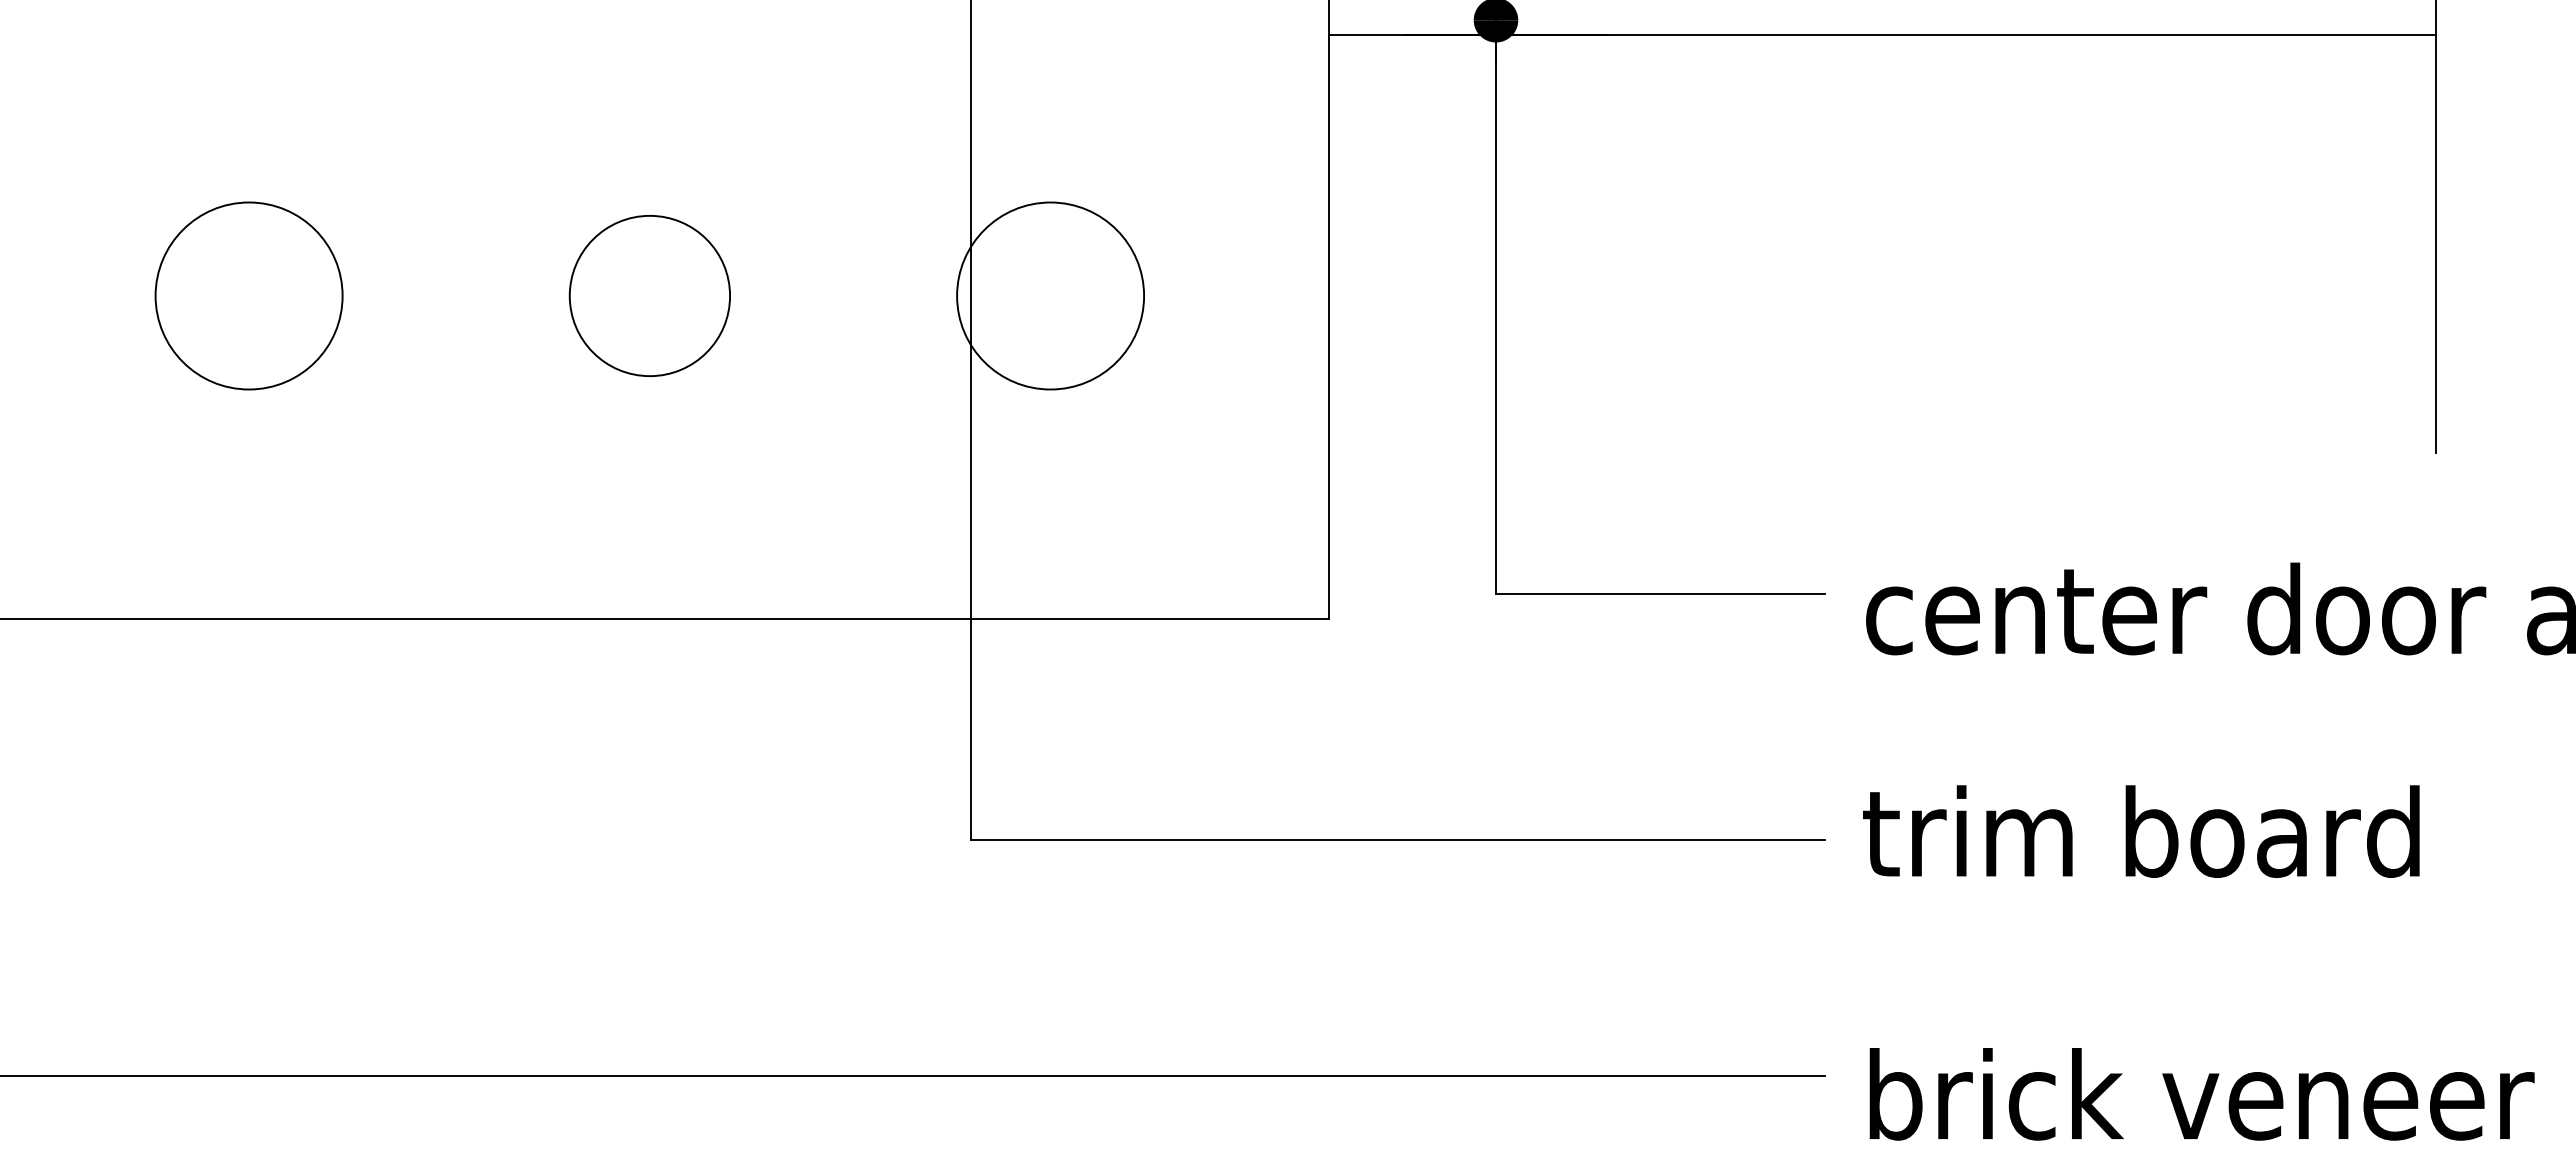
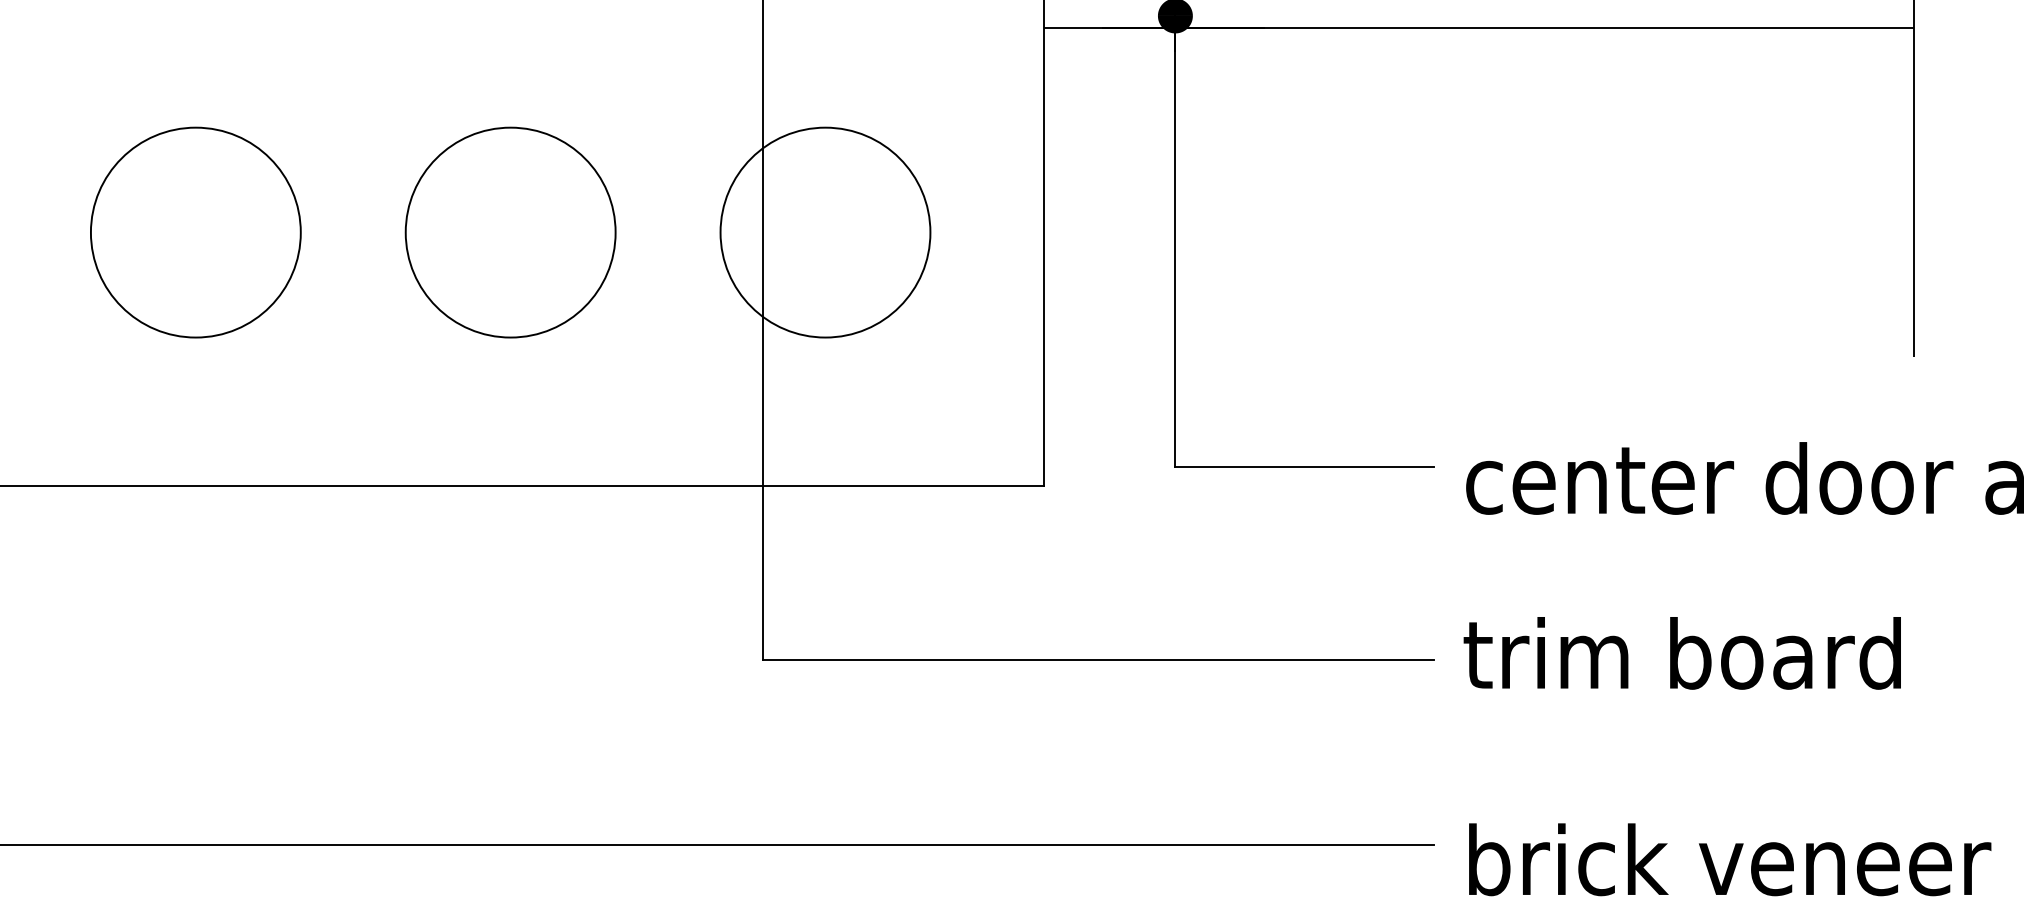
circle: (248, 295) -> (195, 232), size x1.43
circle: (649, 295) -> (510, 232), size x1.67
circle: (1050, 295) -> (825, 232), size x1.43

